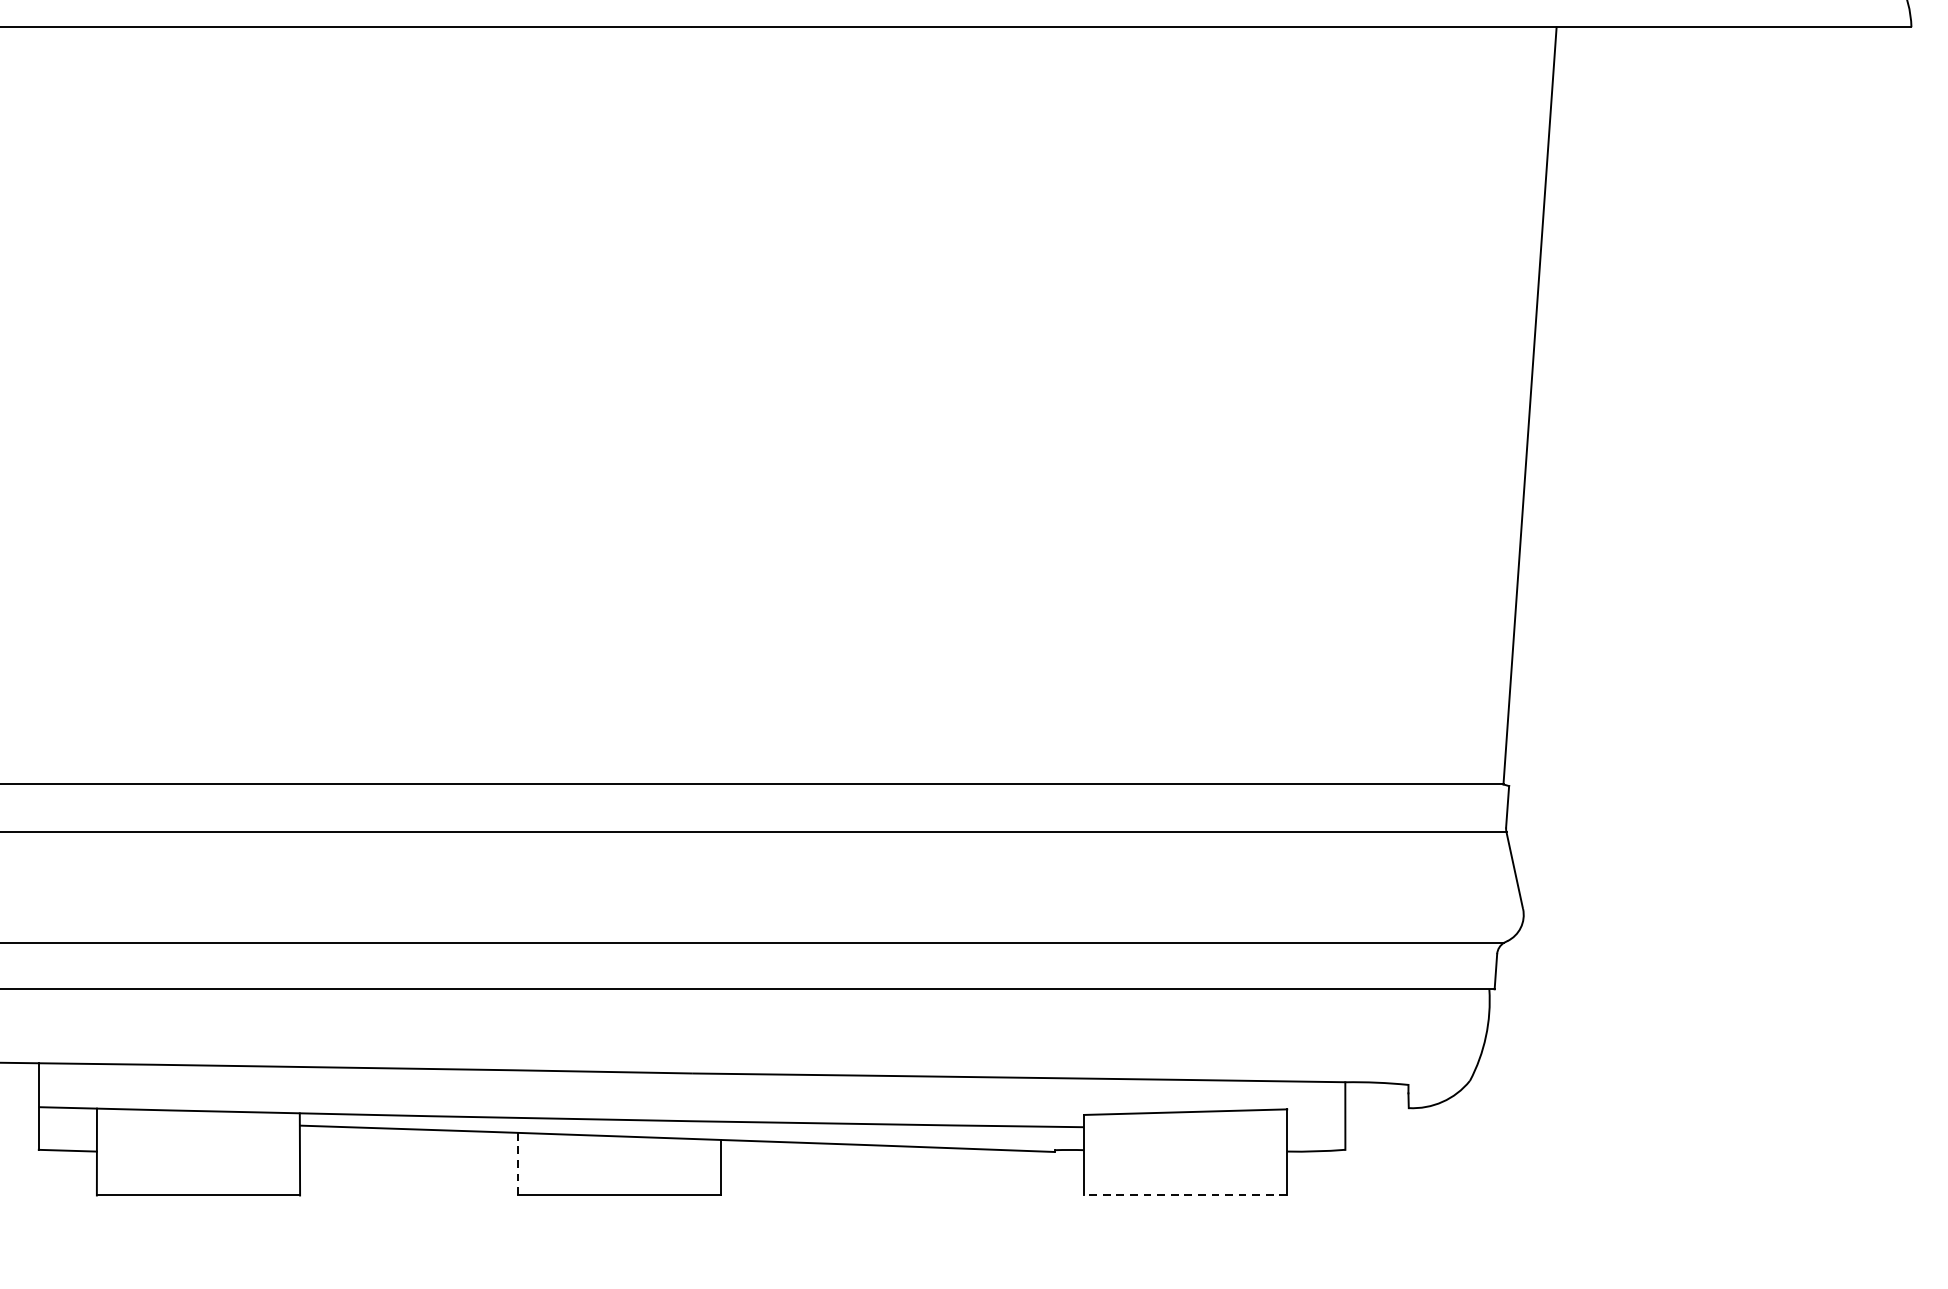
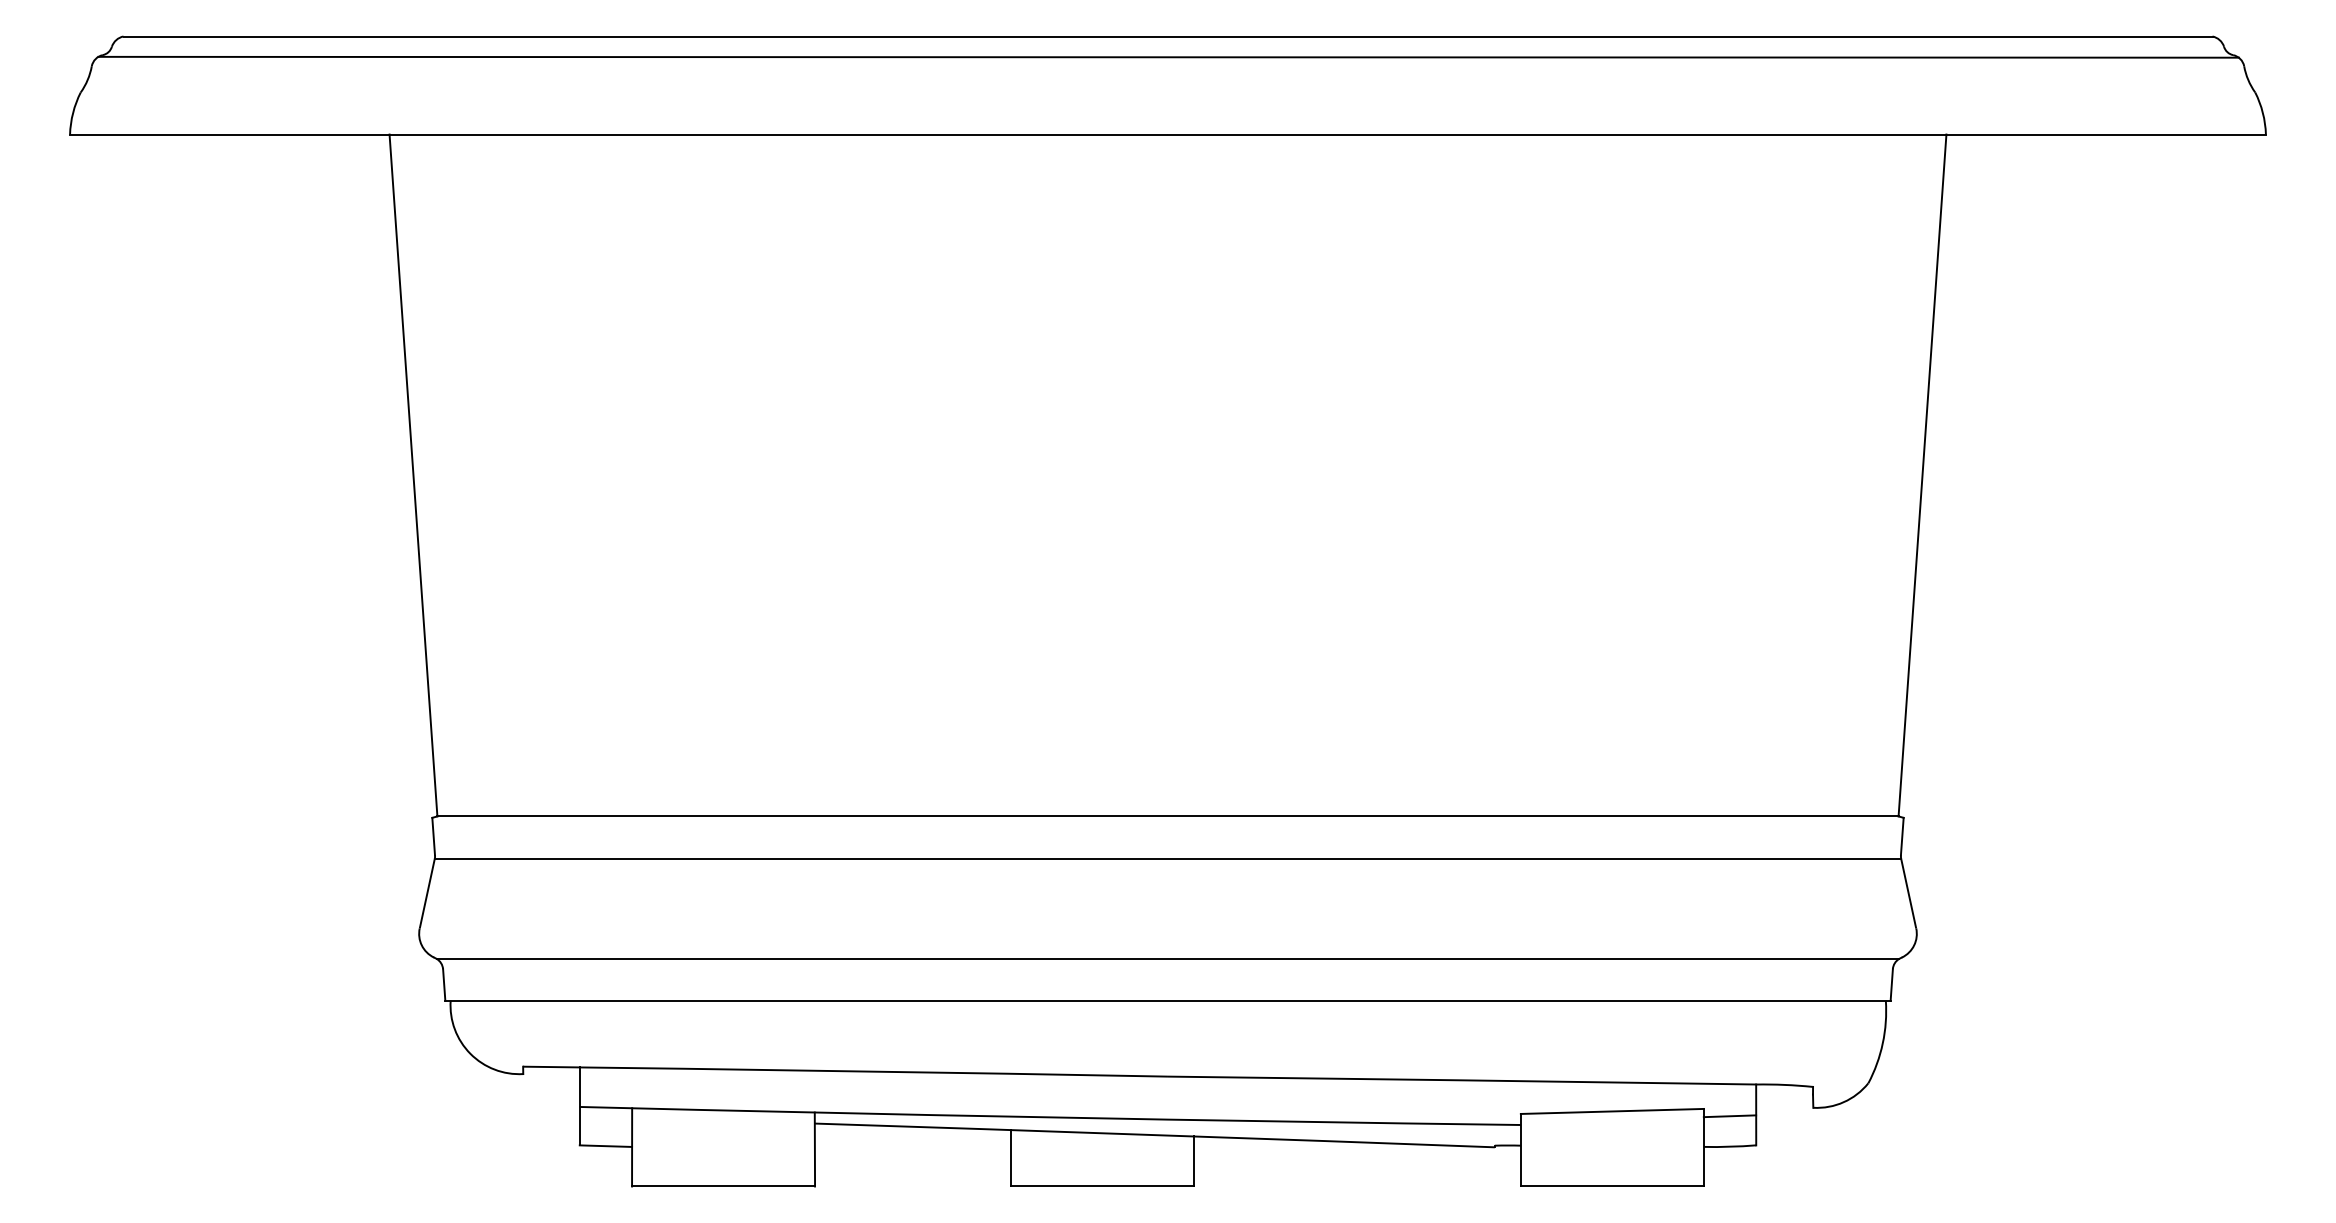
line: (1315, 1117) -> (1729, 1116), added
line: (518, 1164) -> (1011, 1158), dashed -> solid
line: (1184, 1195) -> (1611, 1186), dashed -> solid

